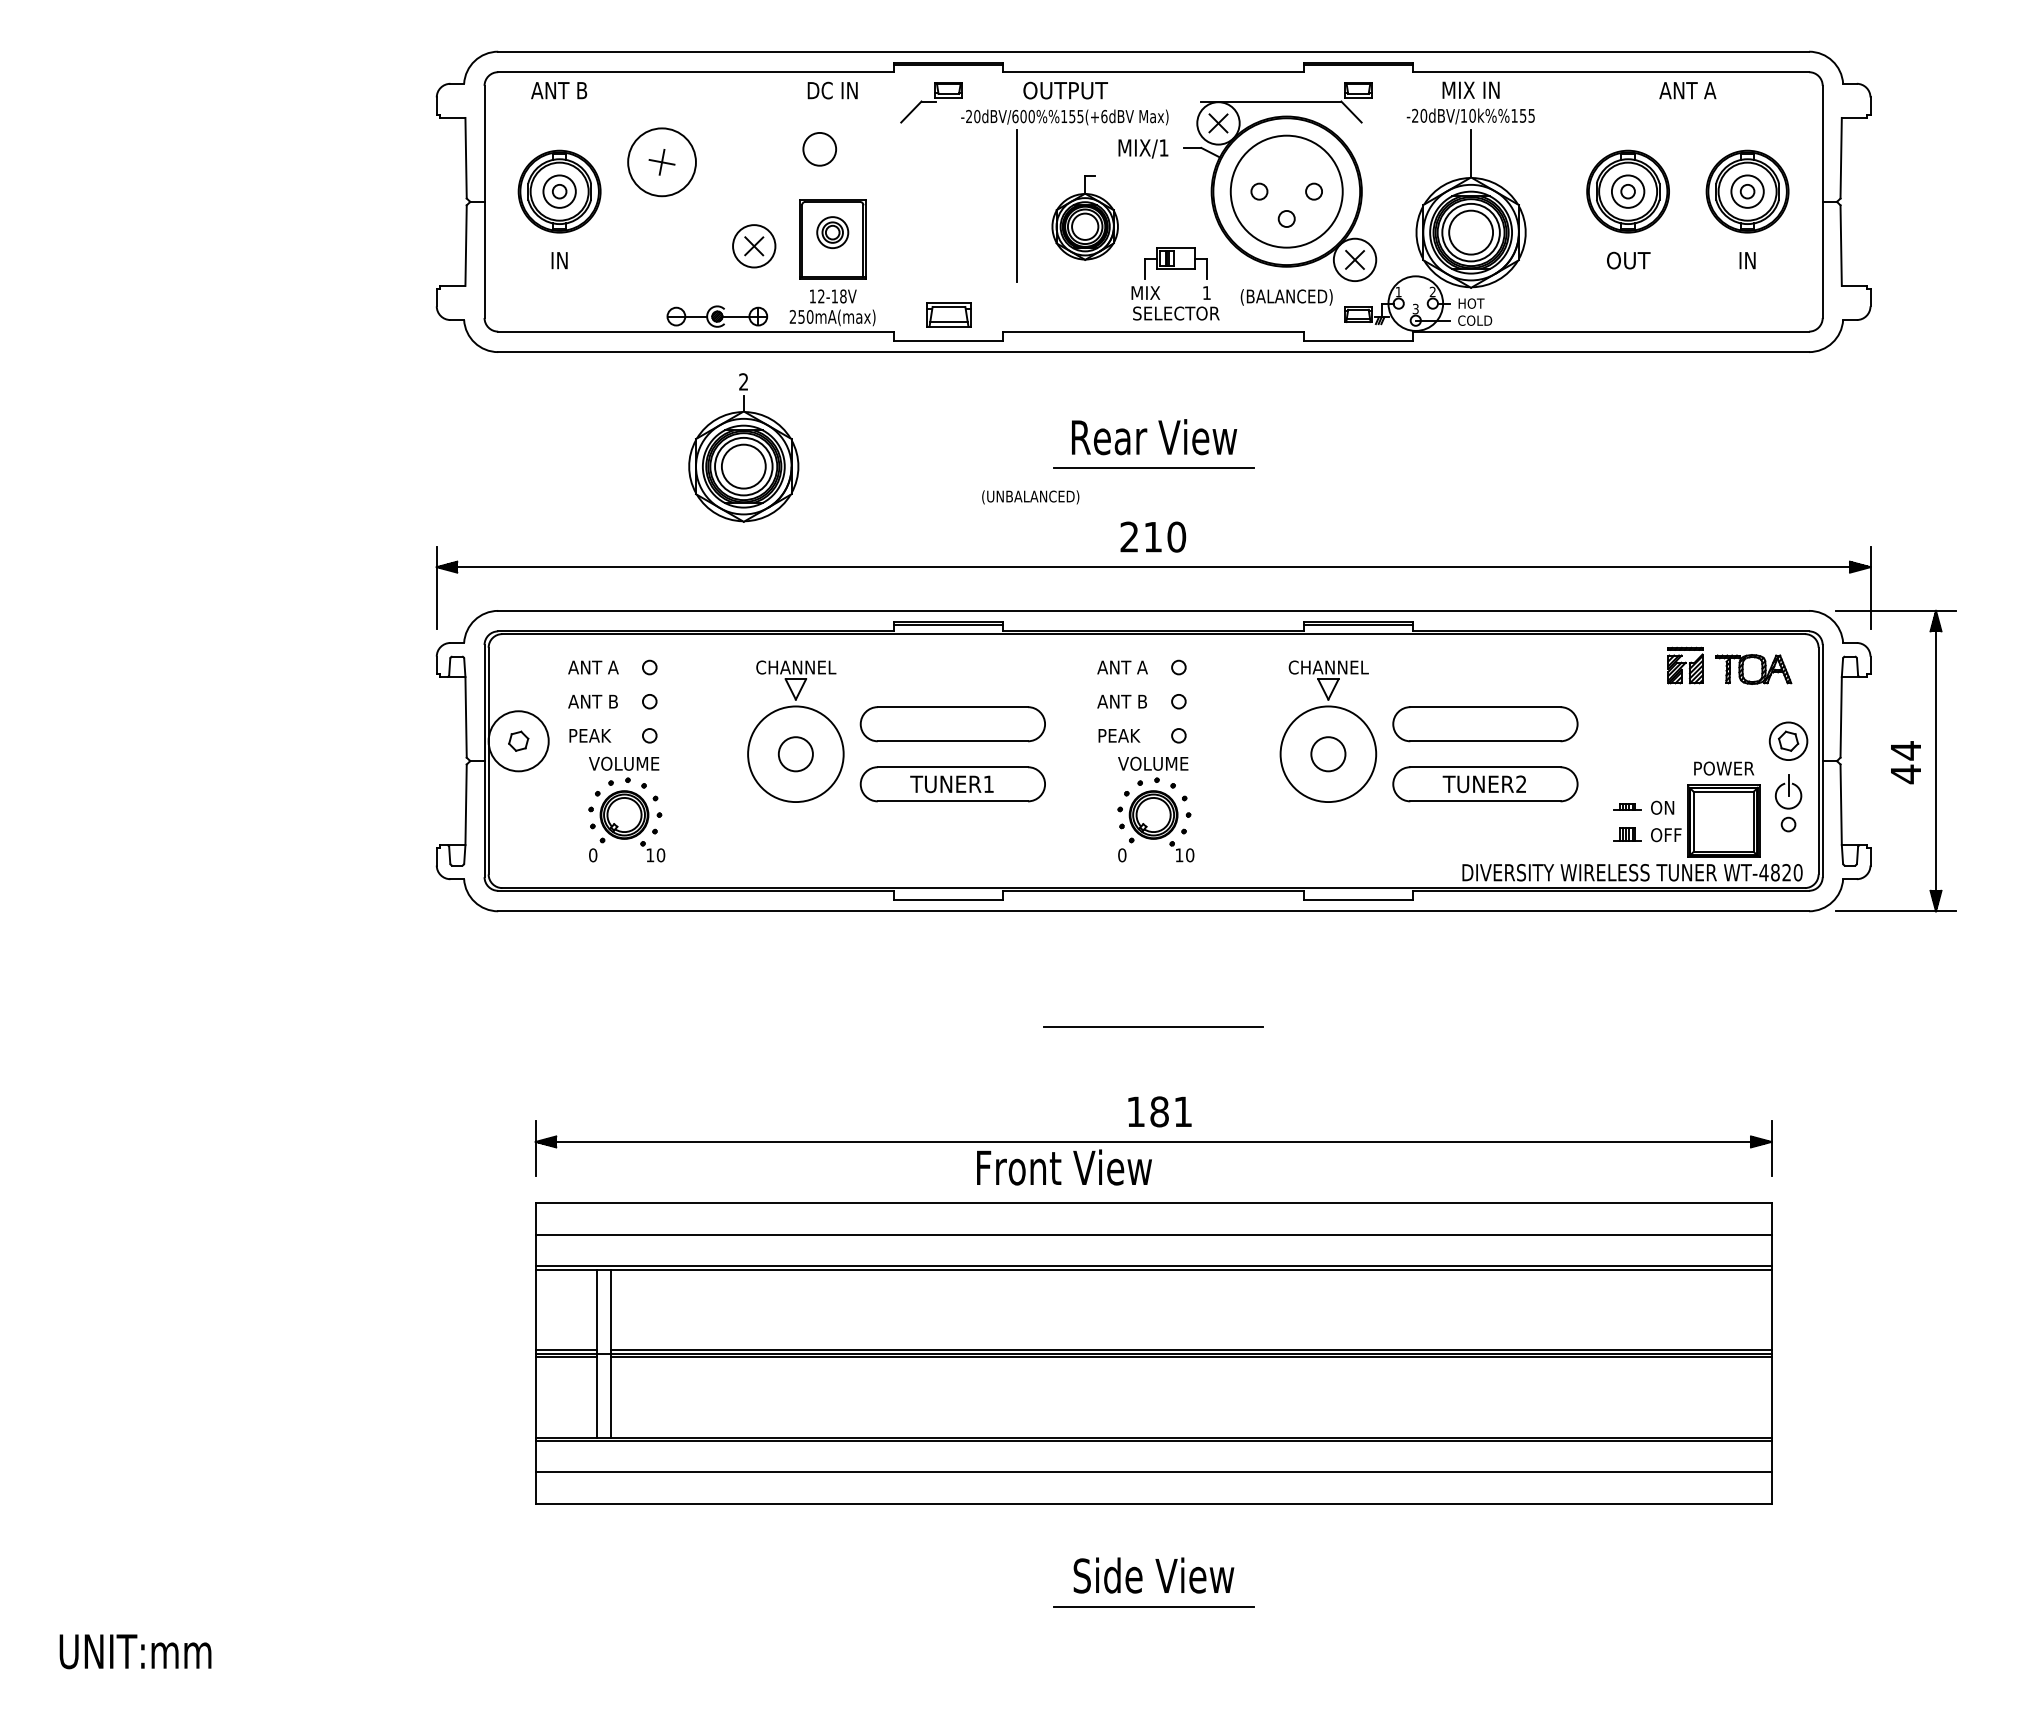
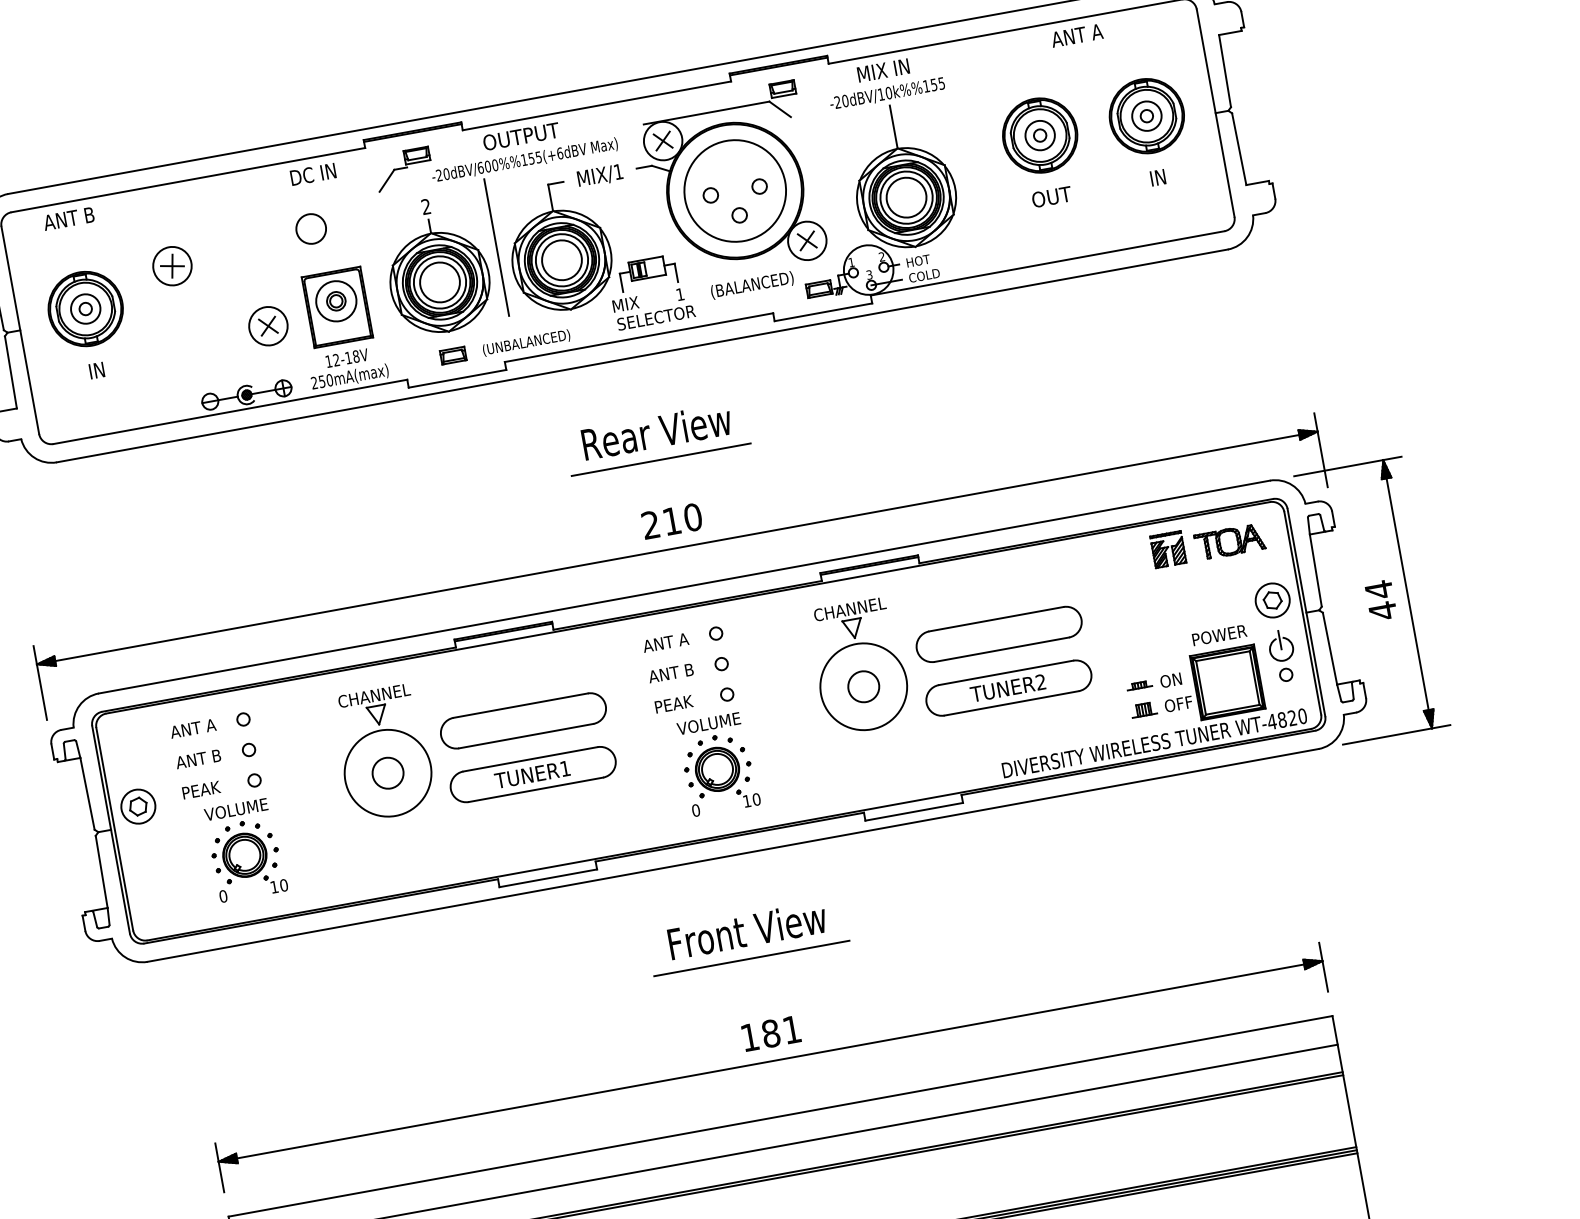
circle: (661, 162) -> (171, 266), size x0.62
part: (1084, 217) -> (558, 246), size x1.67
circle: (832, 232) -> (336, 301), size x1.43
part: (948, 314) -> (453, 355), size x0.62
part: (743, 447) -> (436, 265), moved
text: (1030, 497) -> (526, 343), moved
circle: (518, 741) -> (138, 806), size x0.62
text: (1064, 1167) -> (747, 930), moved

